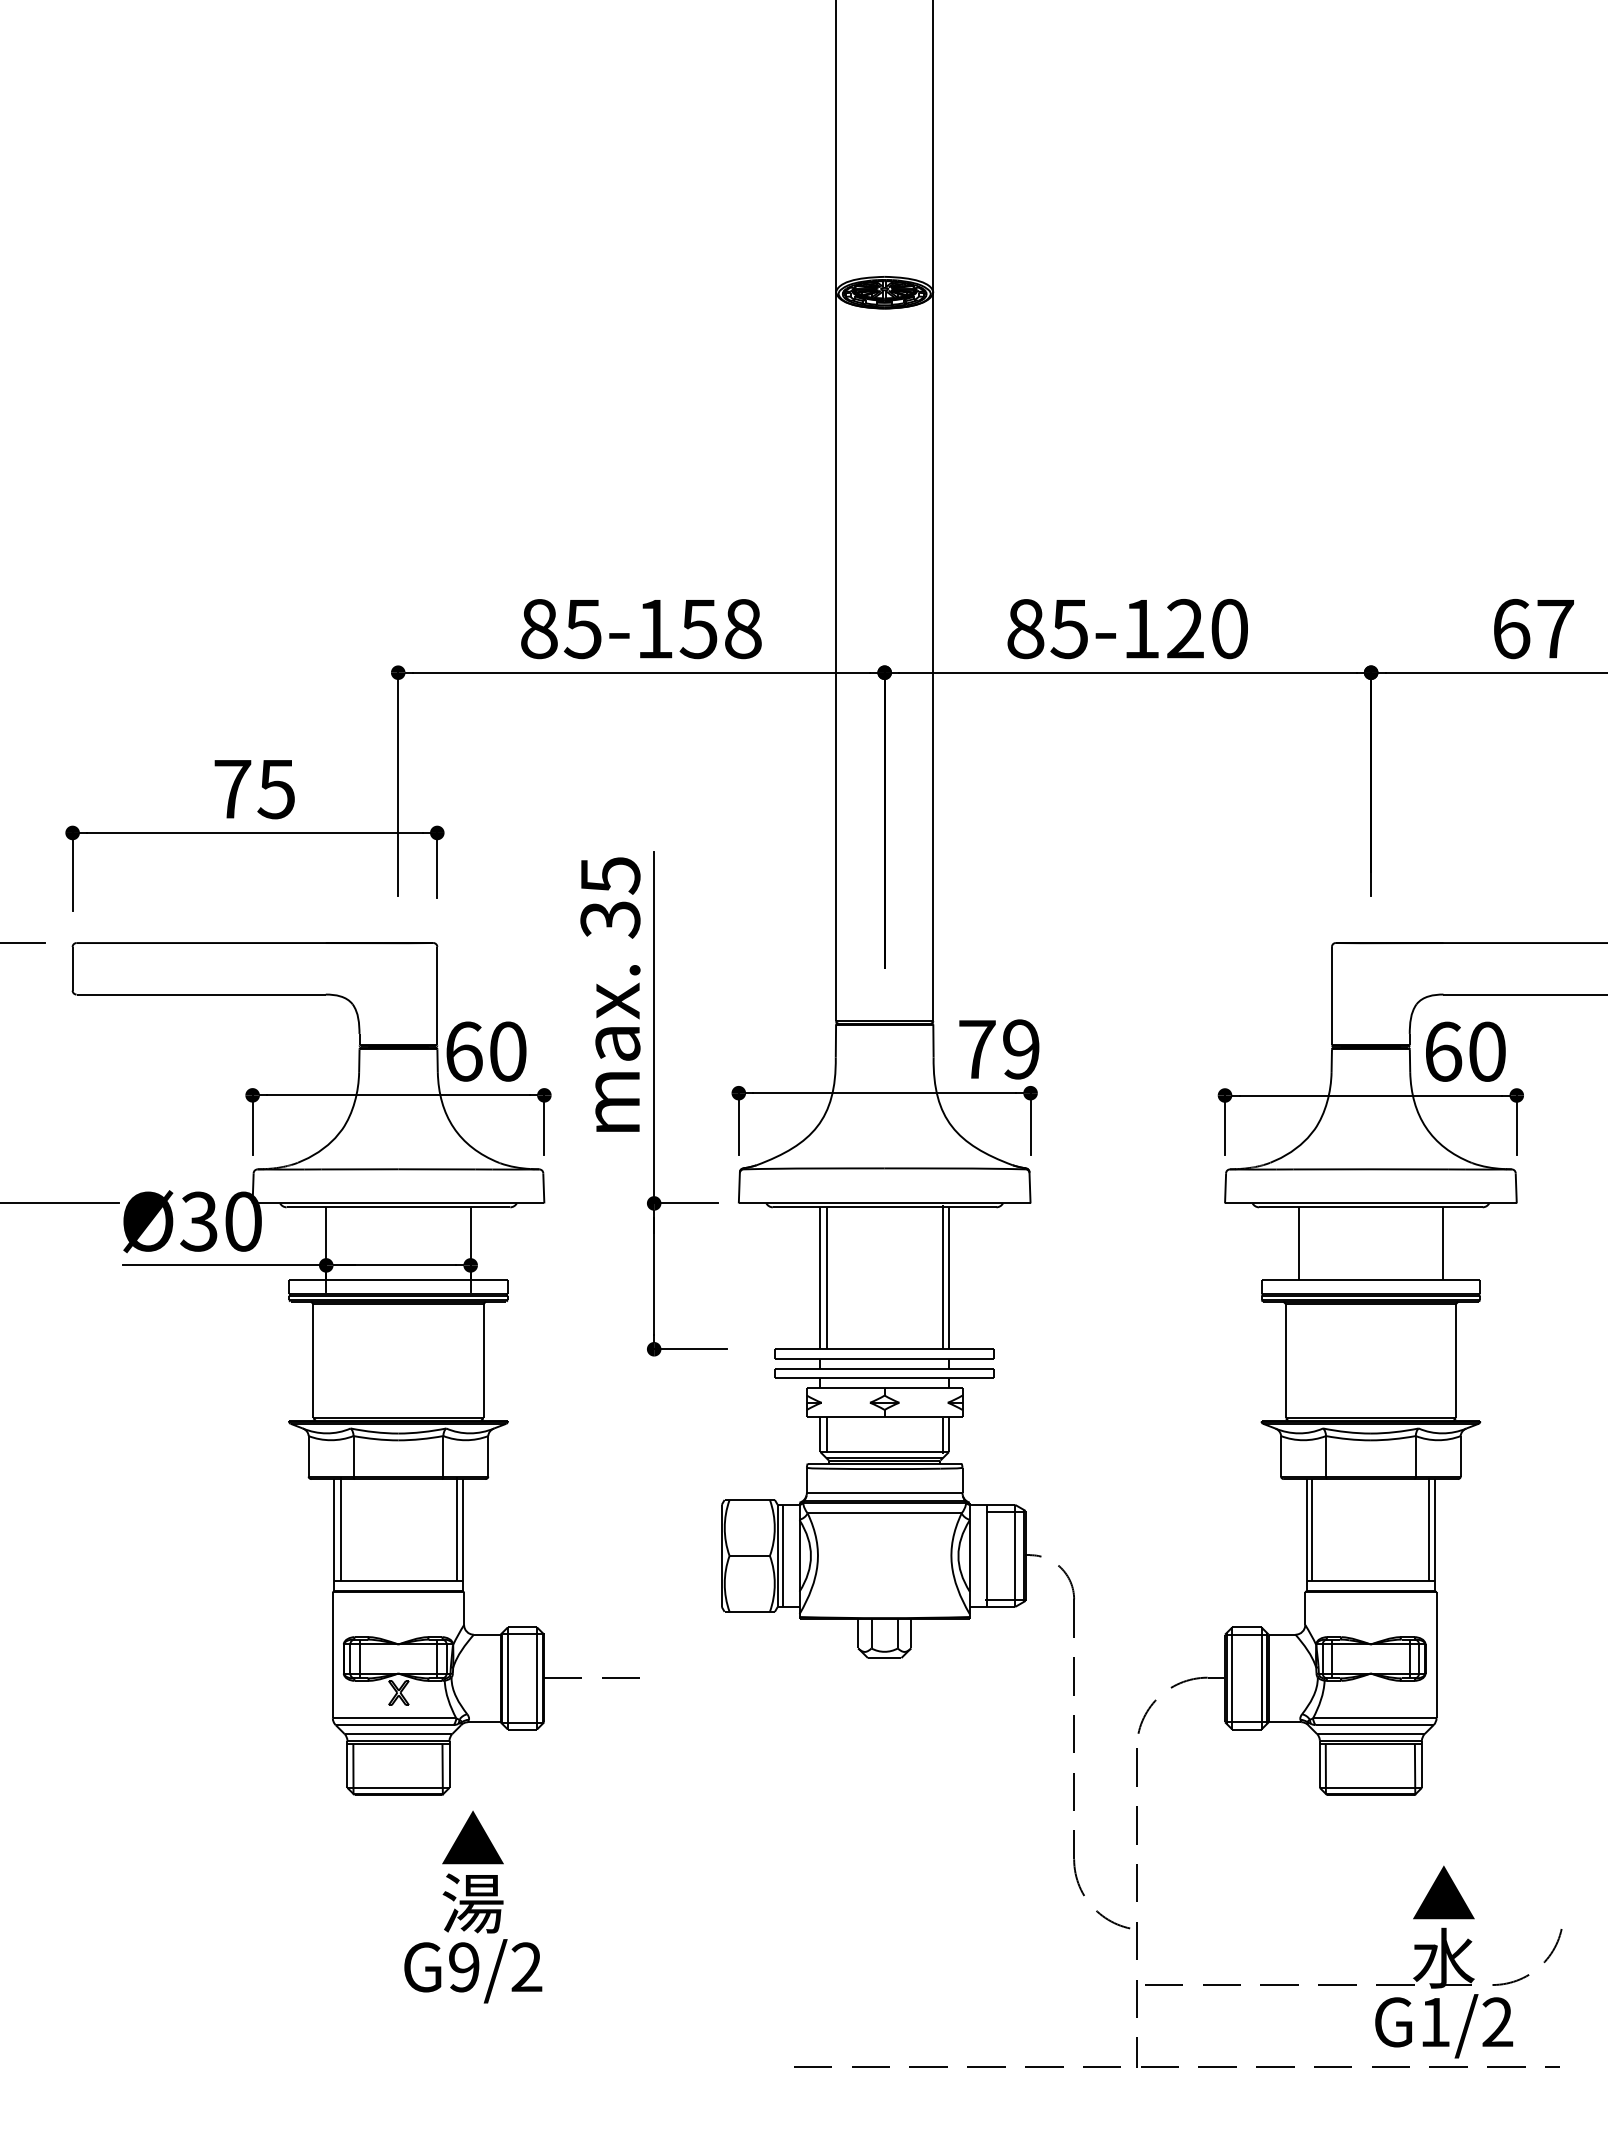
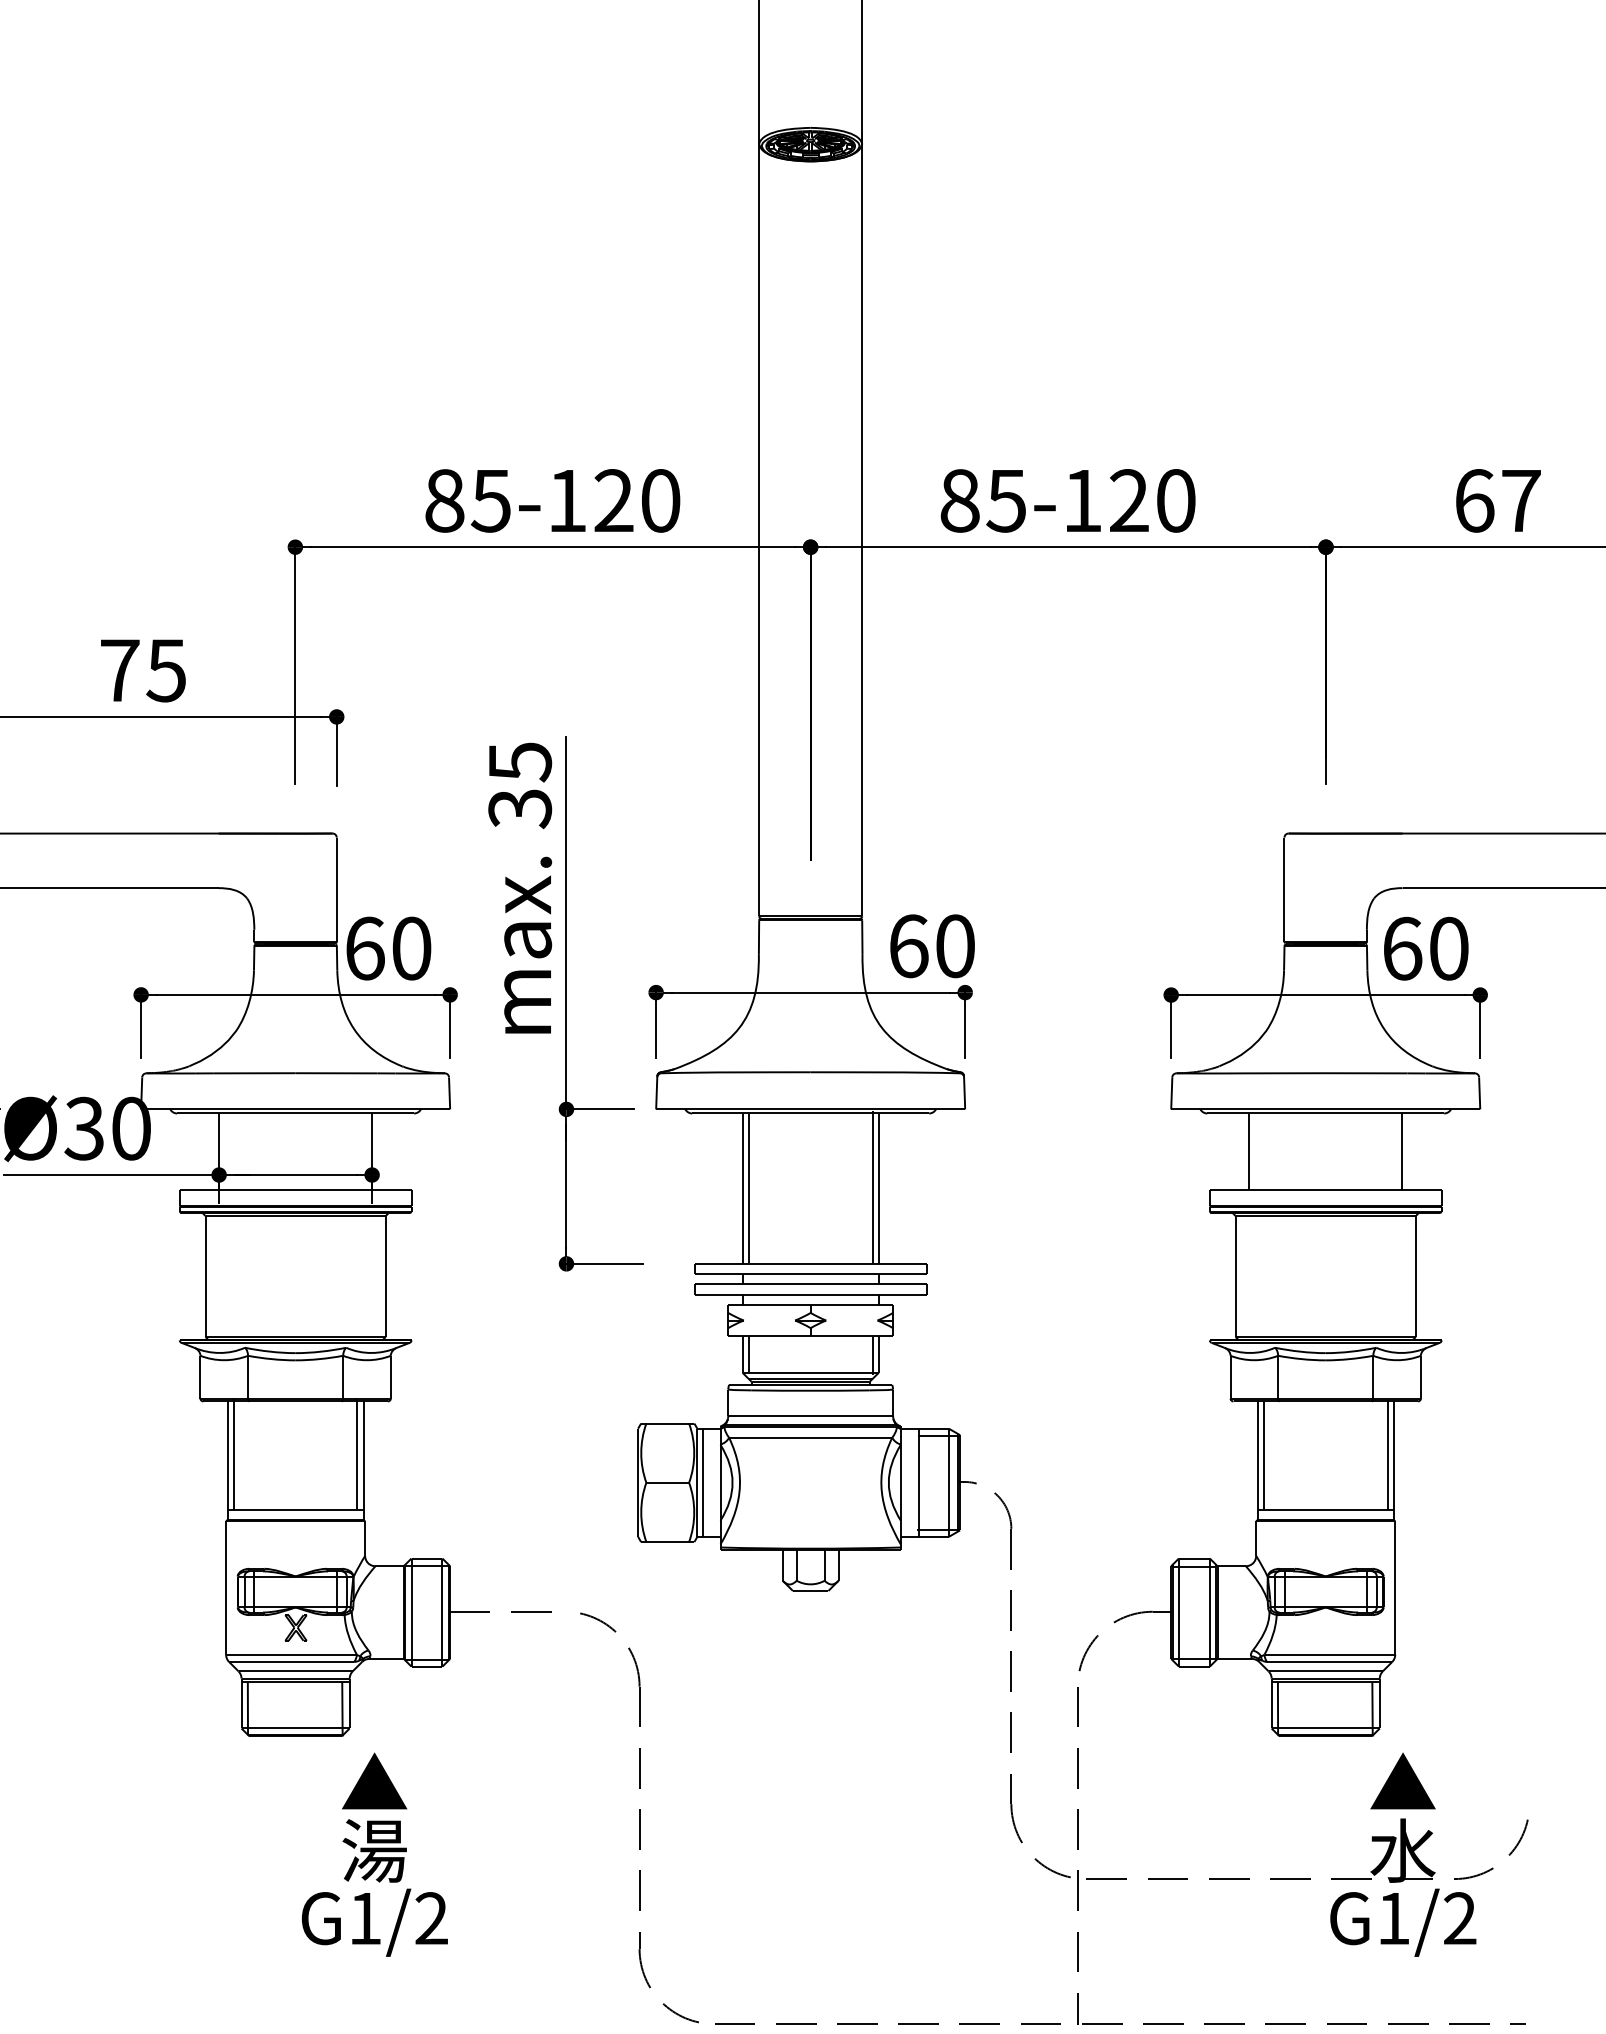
text: (720, 628) -> (636, 500), 85-158 -> 85-120
text: (999, 1049) -> (932, 946), 79 -> 60
part: (723, 1872) -> (639, 1818), added
text: (464, 1967) -> (365, 1918), G9/2 -> G1/2
part: (1353, 1984) -> (1307, 1878), moved

